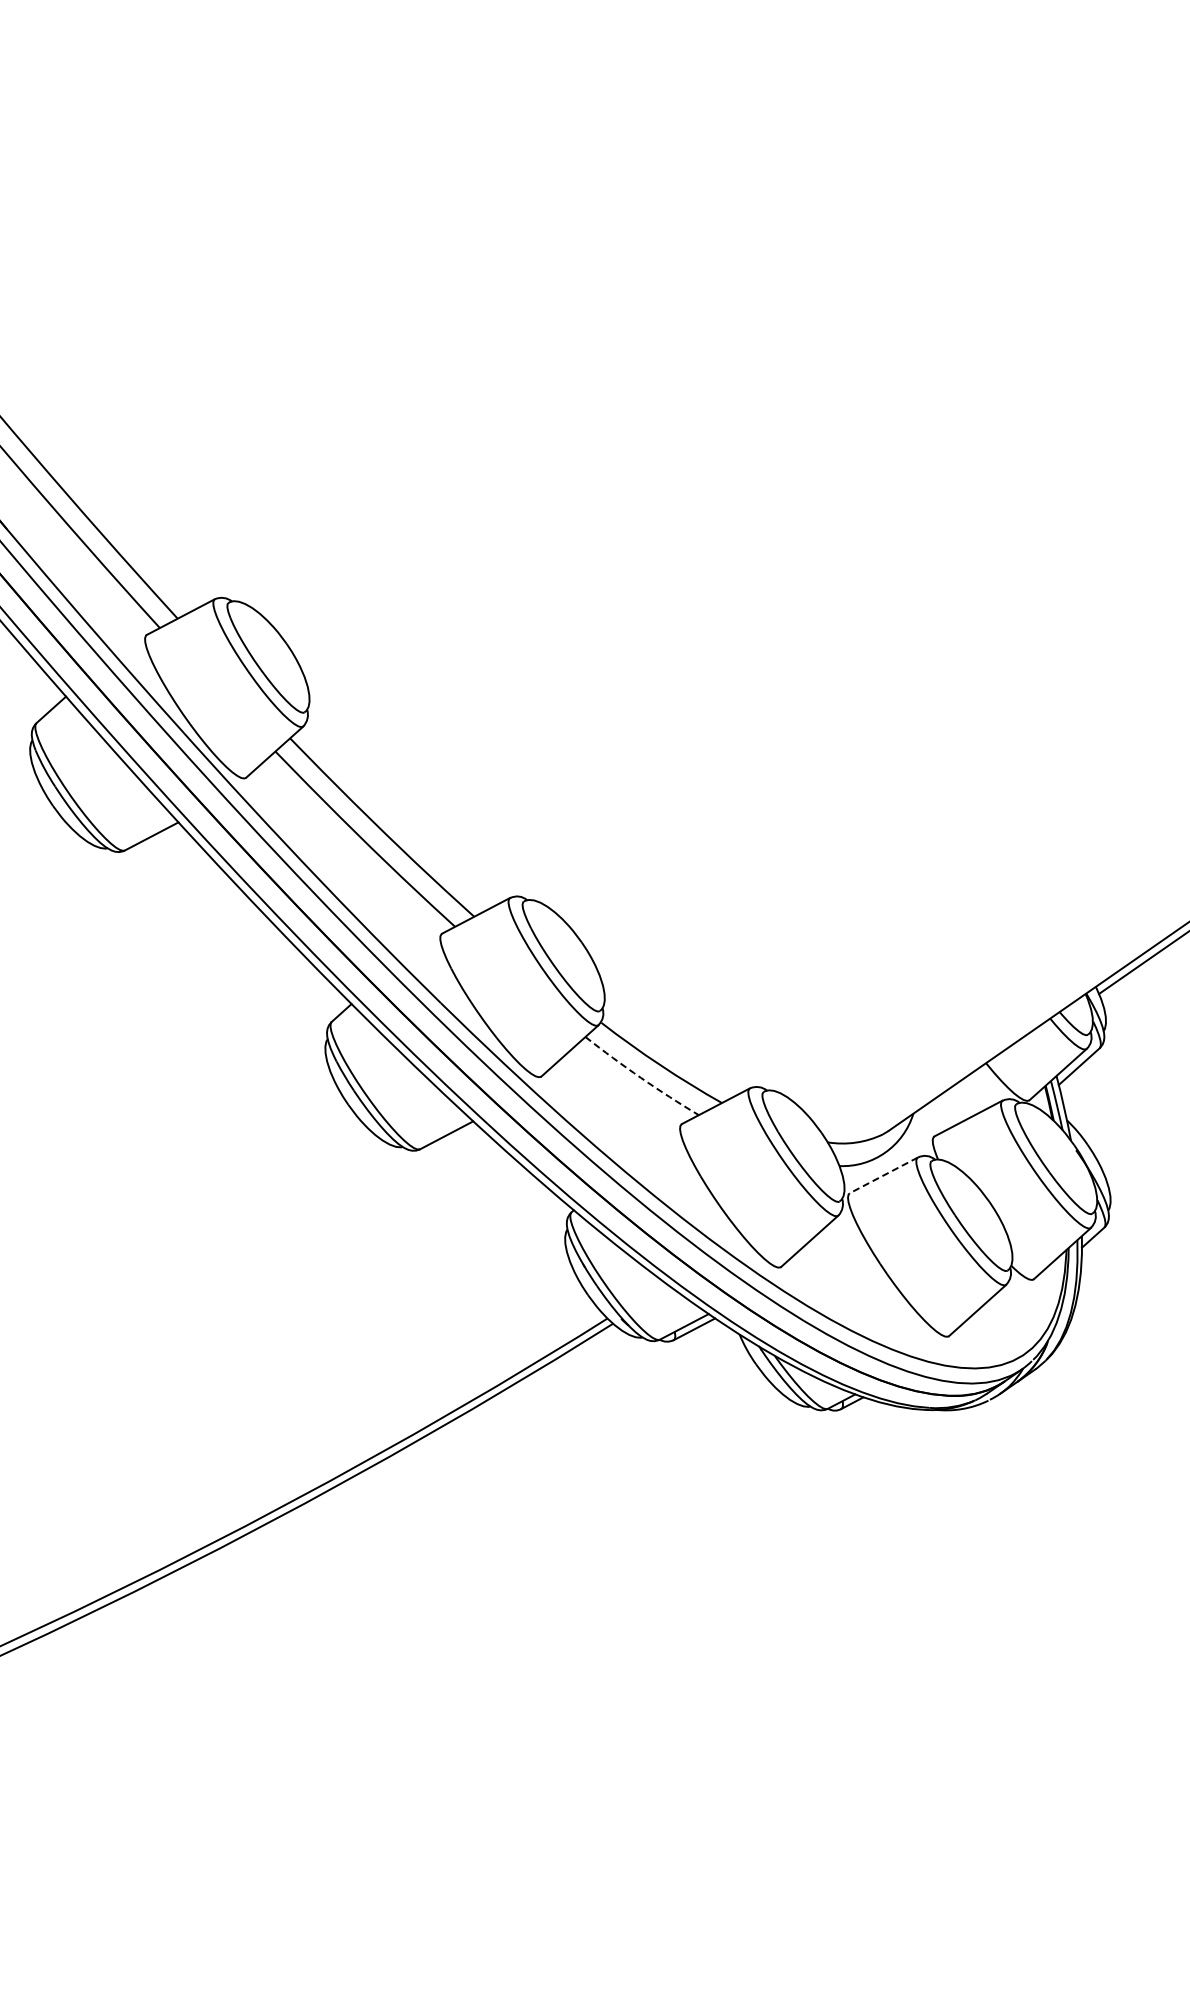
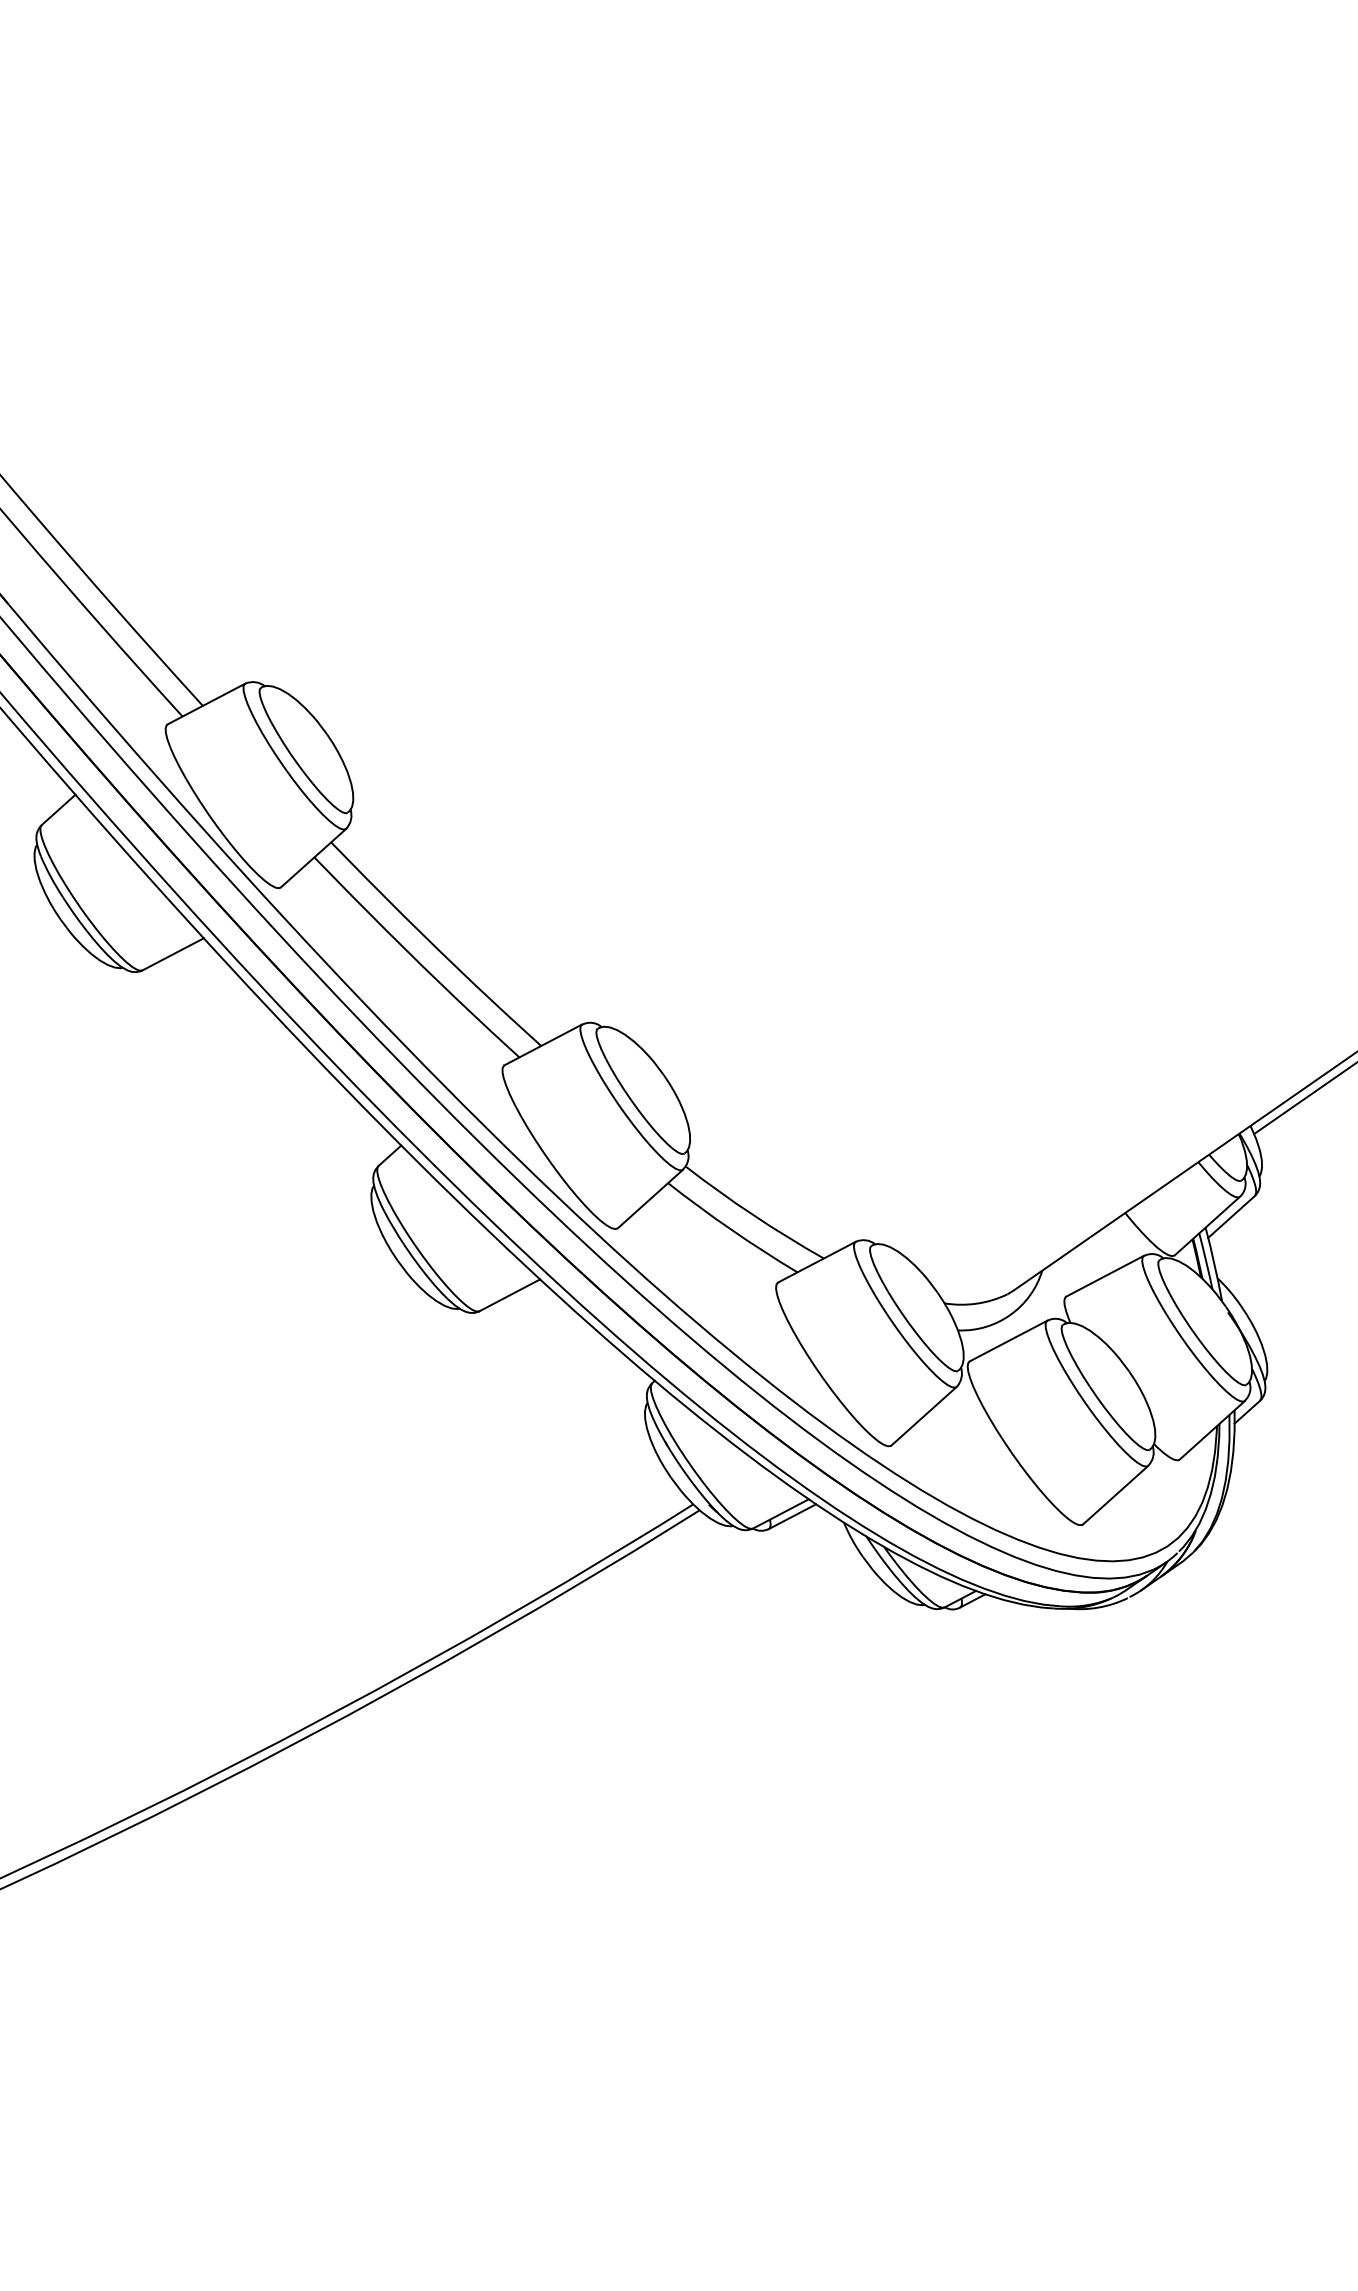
arc: (640, 1077) -> (730, 1229), dashed -> solid
line: (883, 1175) -> (1008, 1341), dashed -> solid

